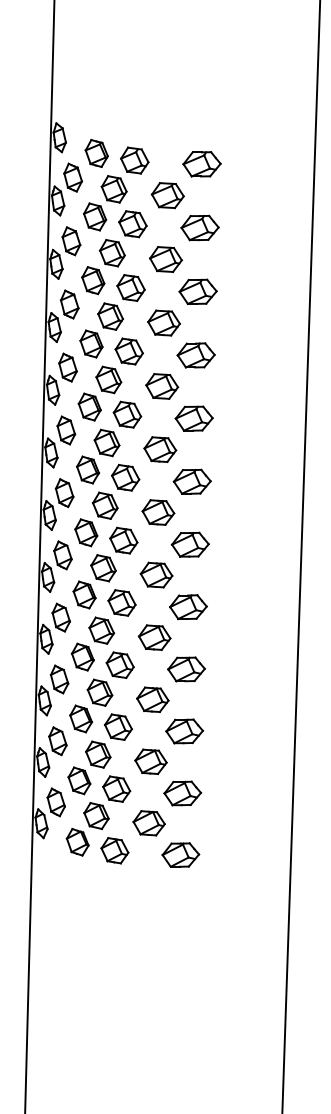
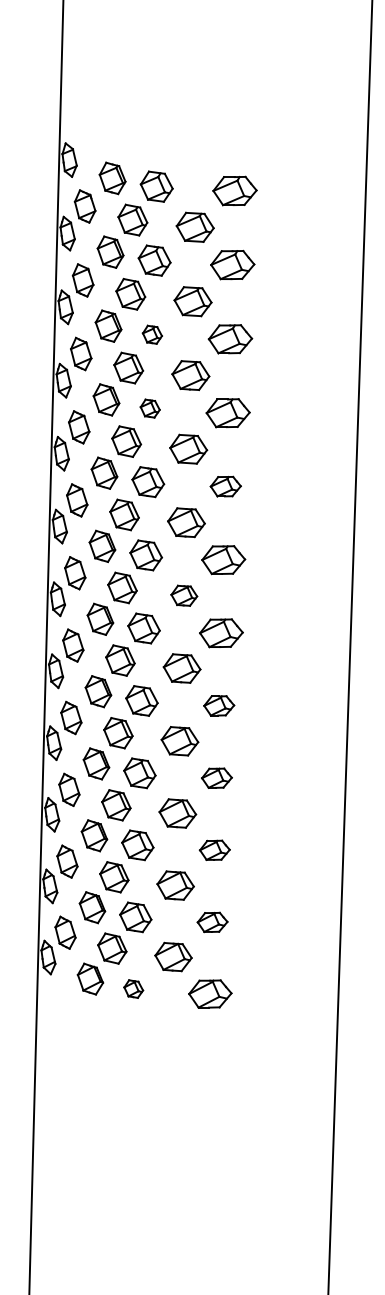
part: (130, 287) -> (151, 334), size x0.6
part: (128, 351) -> (149, 408), size x0.6
part: (193, 418) -> (225, 486), size x0.7
part: (158, 512) -> (184, 595), size x0.7
part: (188, 607) -> (219, 706), size x0.7
part: (186, 669) -> (216, 778), size x0.7
part: (184, 731) -> (214, 850), size x0.7
part: (182, 793) -> (212, 922), size x0.7
part: (114, 850) -> (133, 988), size x0.6

